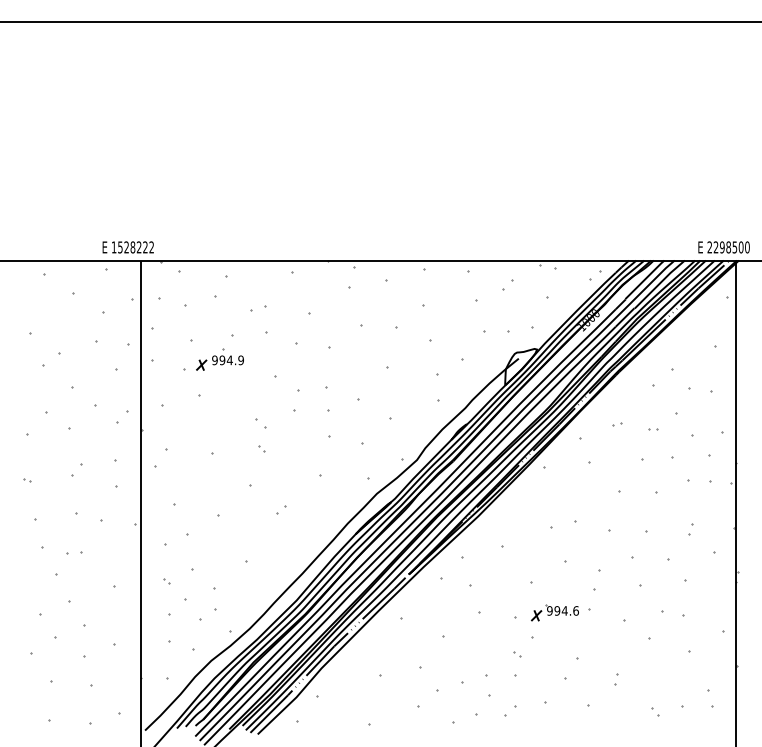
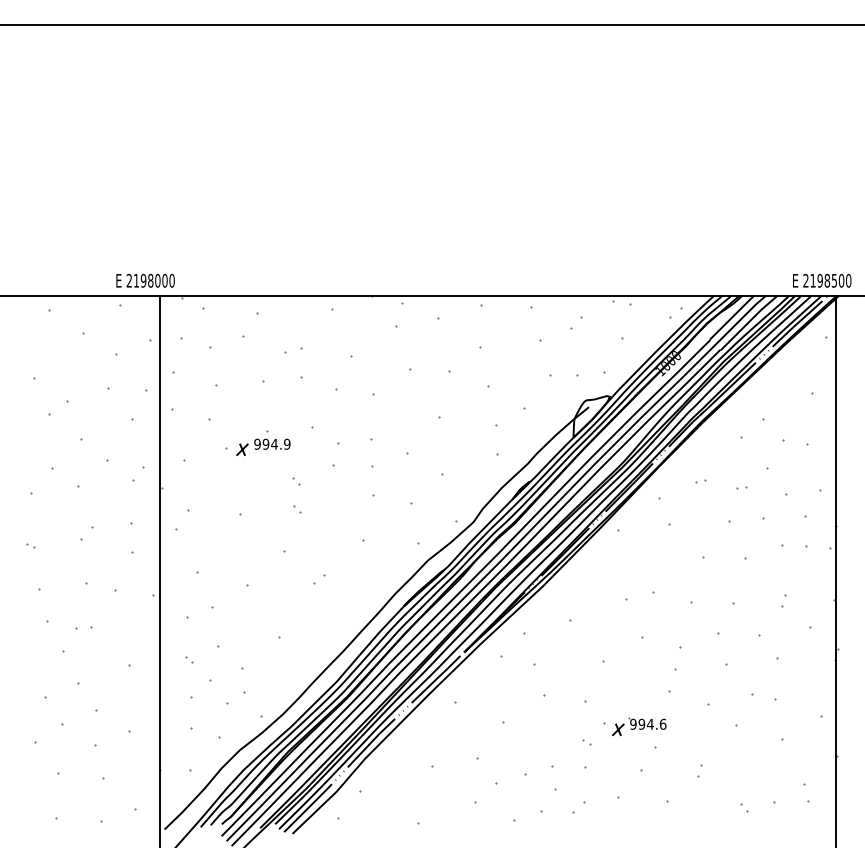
text: (132, 247) -> (150, 280), 1528222 -> 2198000
text: (715, 247) -> (812, 280), 2298500 -> 2198500
part: (219, 359) -> (262, 443), moved
part: (261, 423) -> (296, 480), size x0.62
part: (554, 612) -> (638, 726), moved

